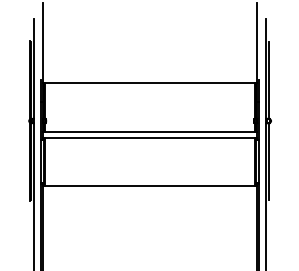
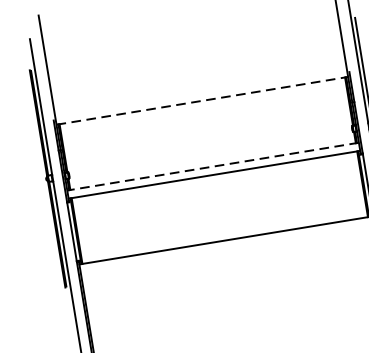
line: (150, 83) -> (202, 101), solid -> dashed
line: (149, 131) -> (212, 166), solid -> dashed

